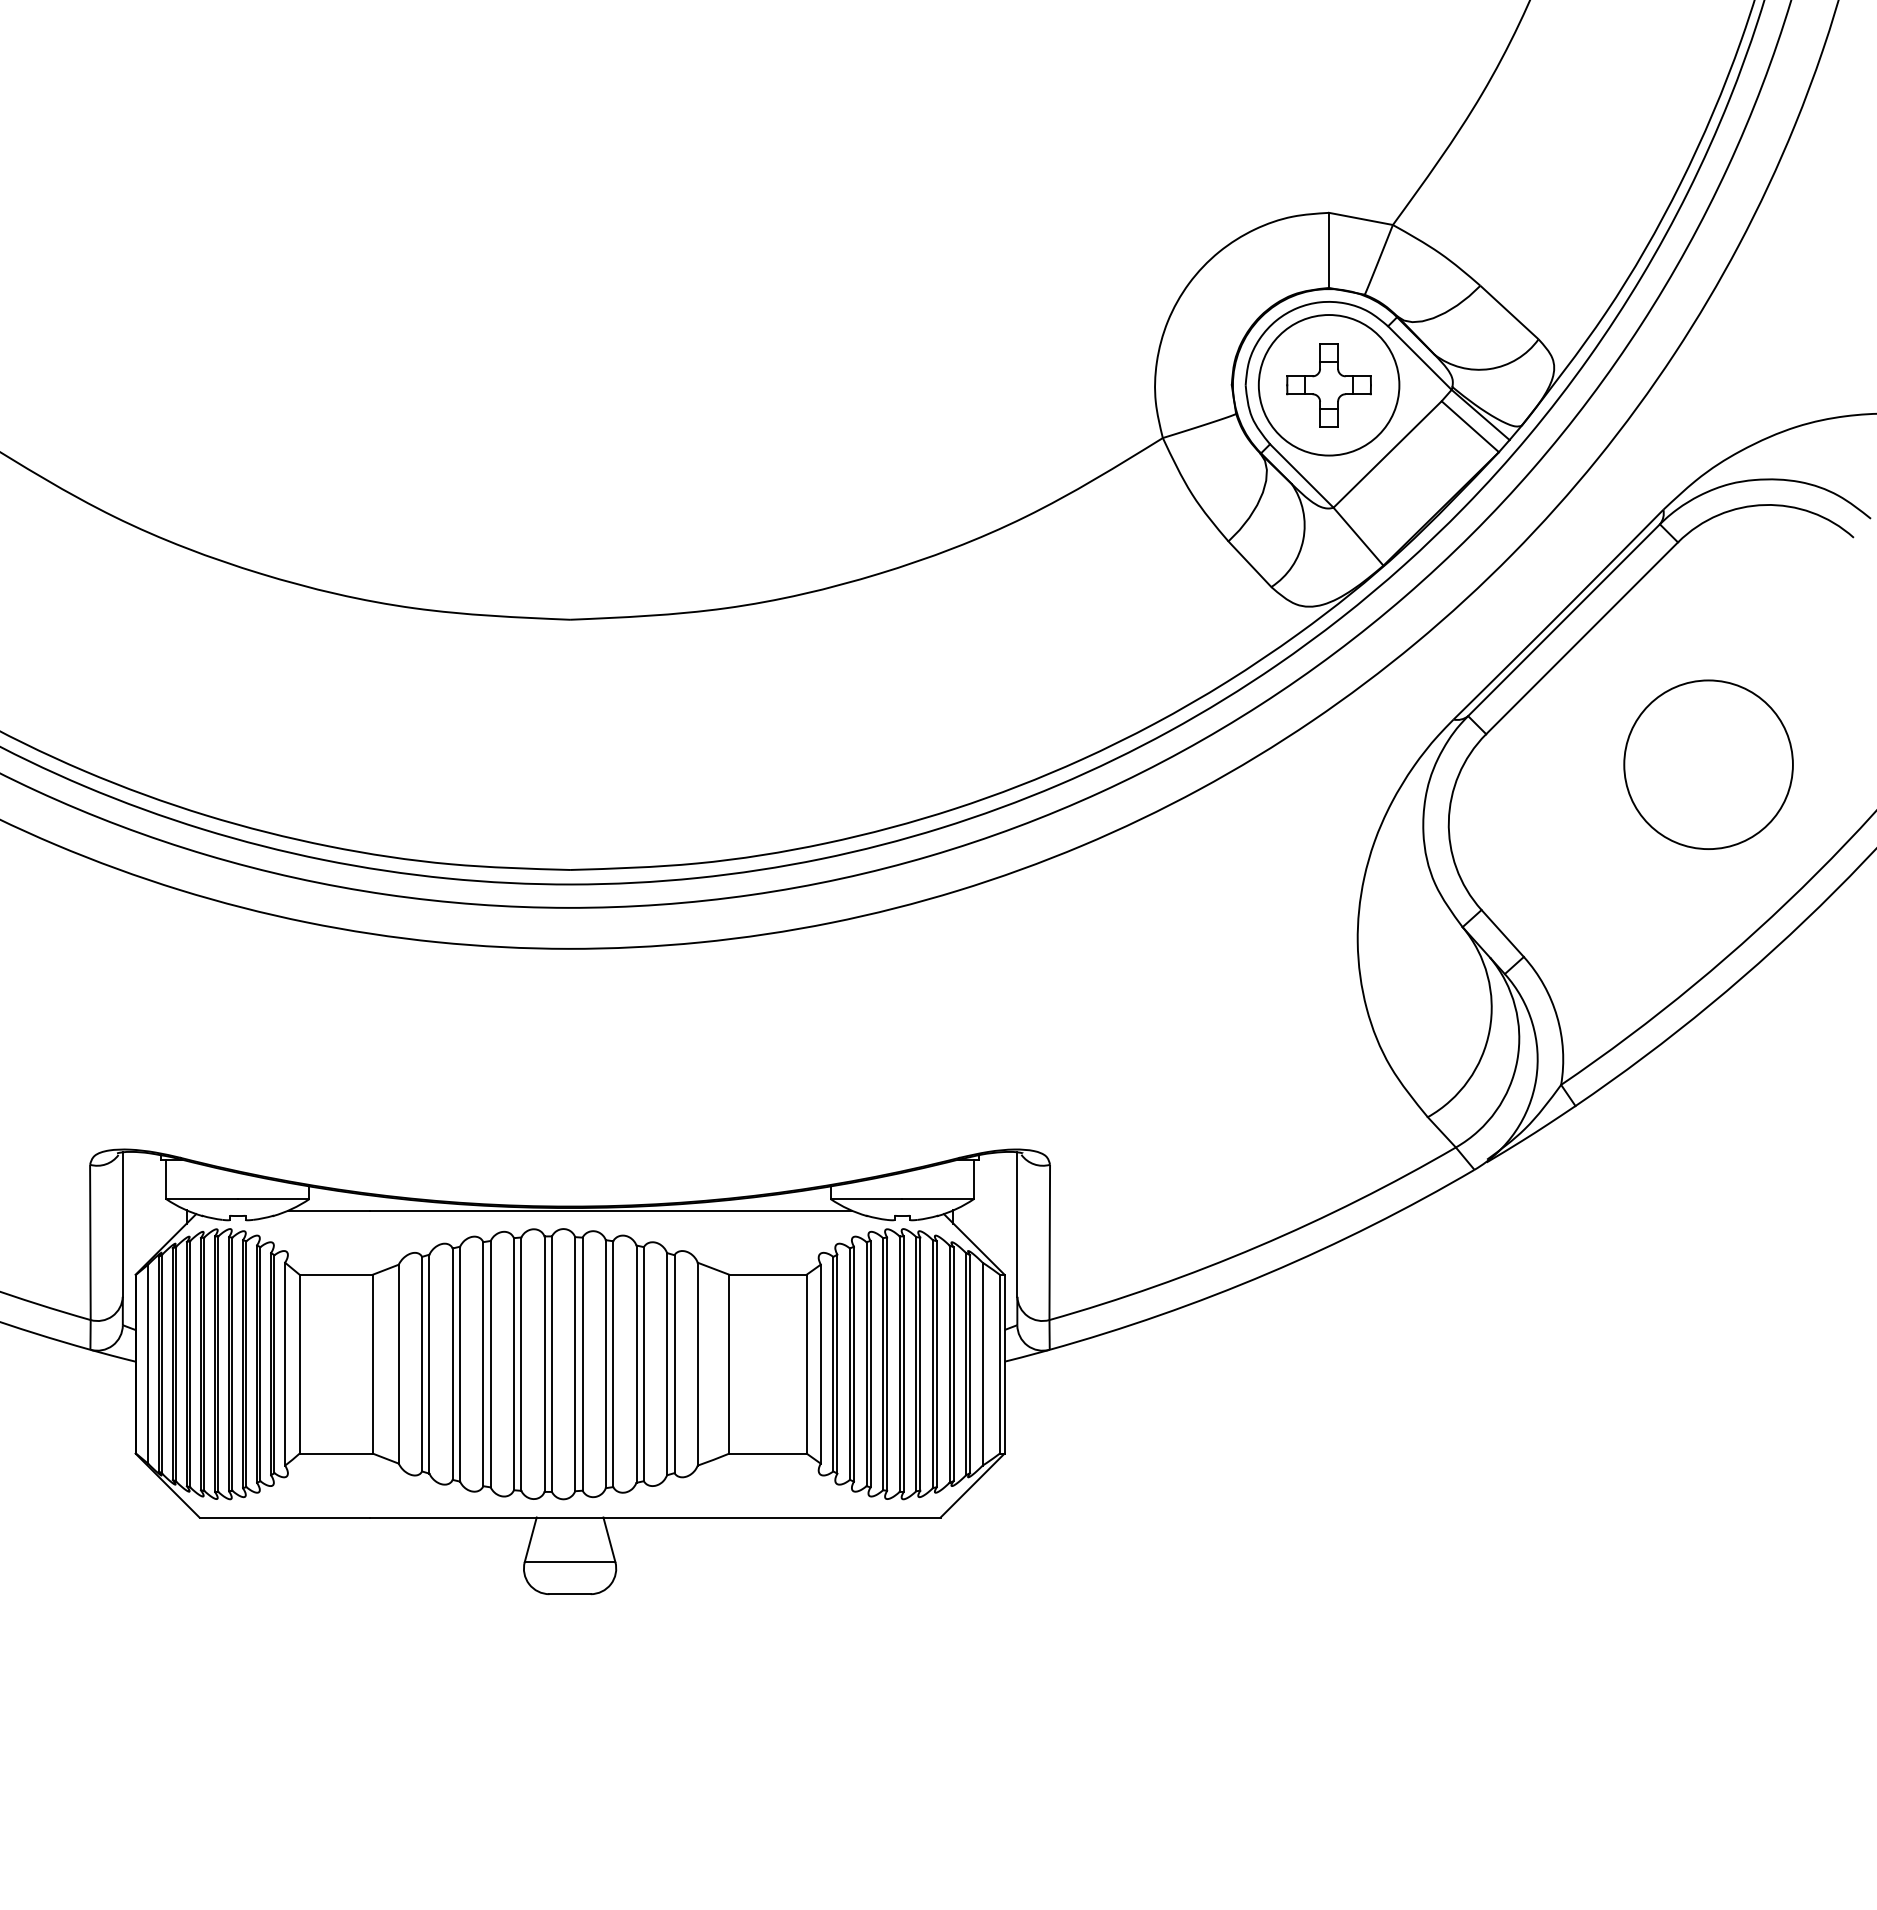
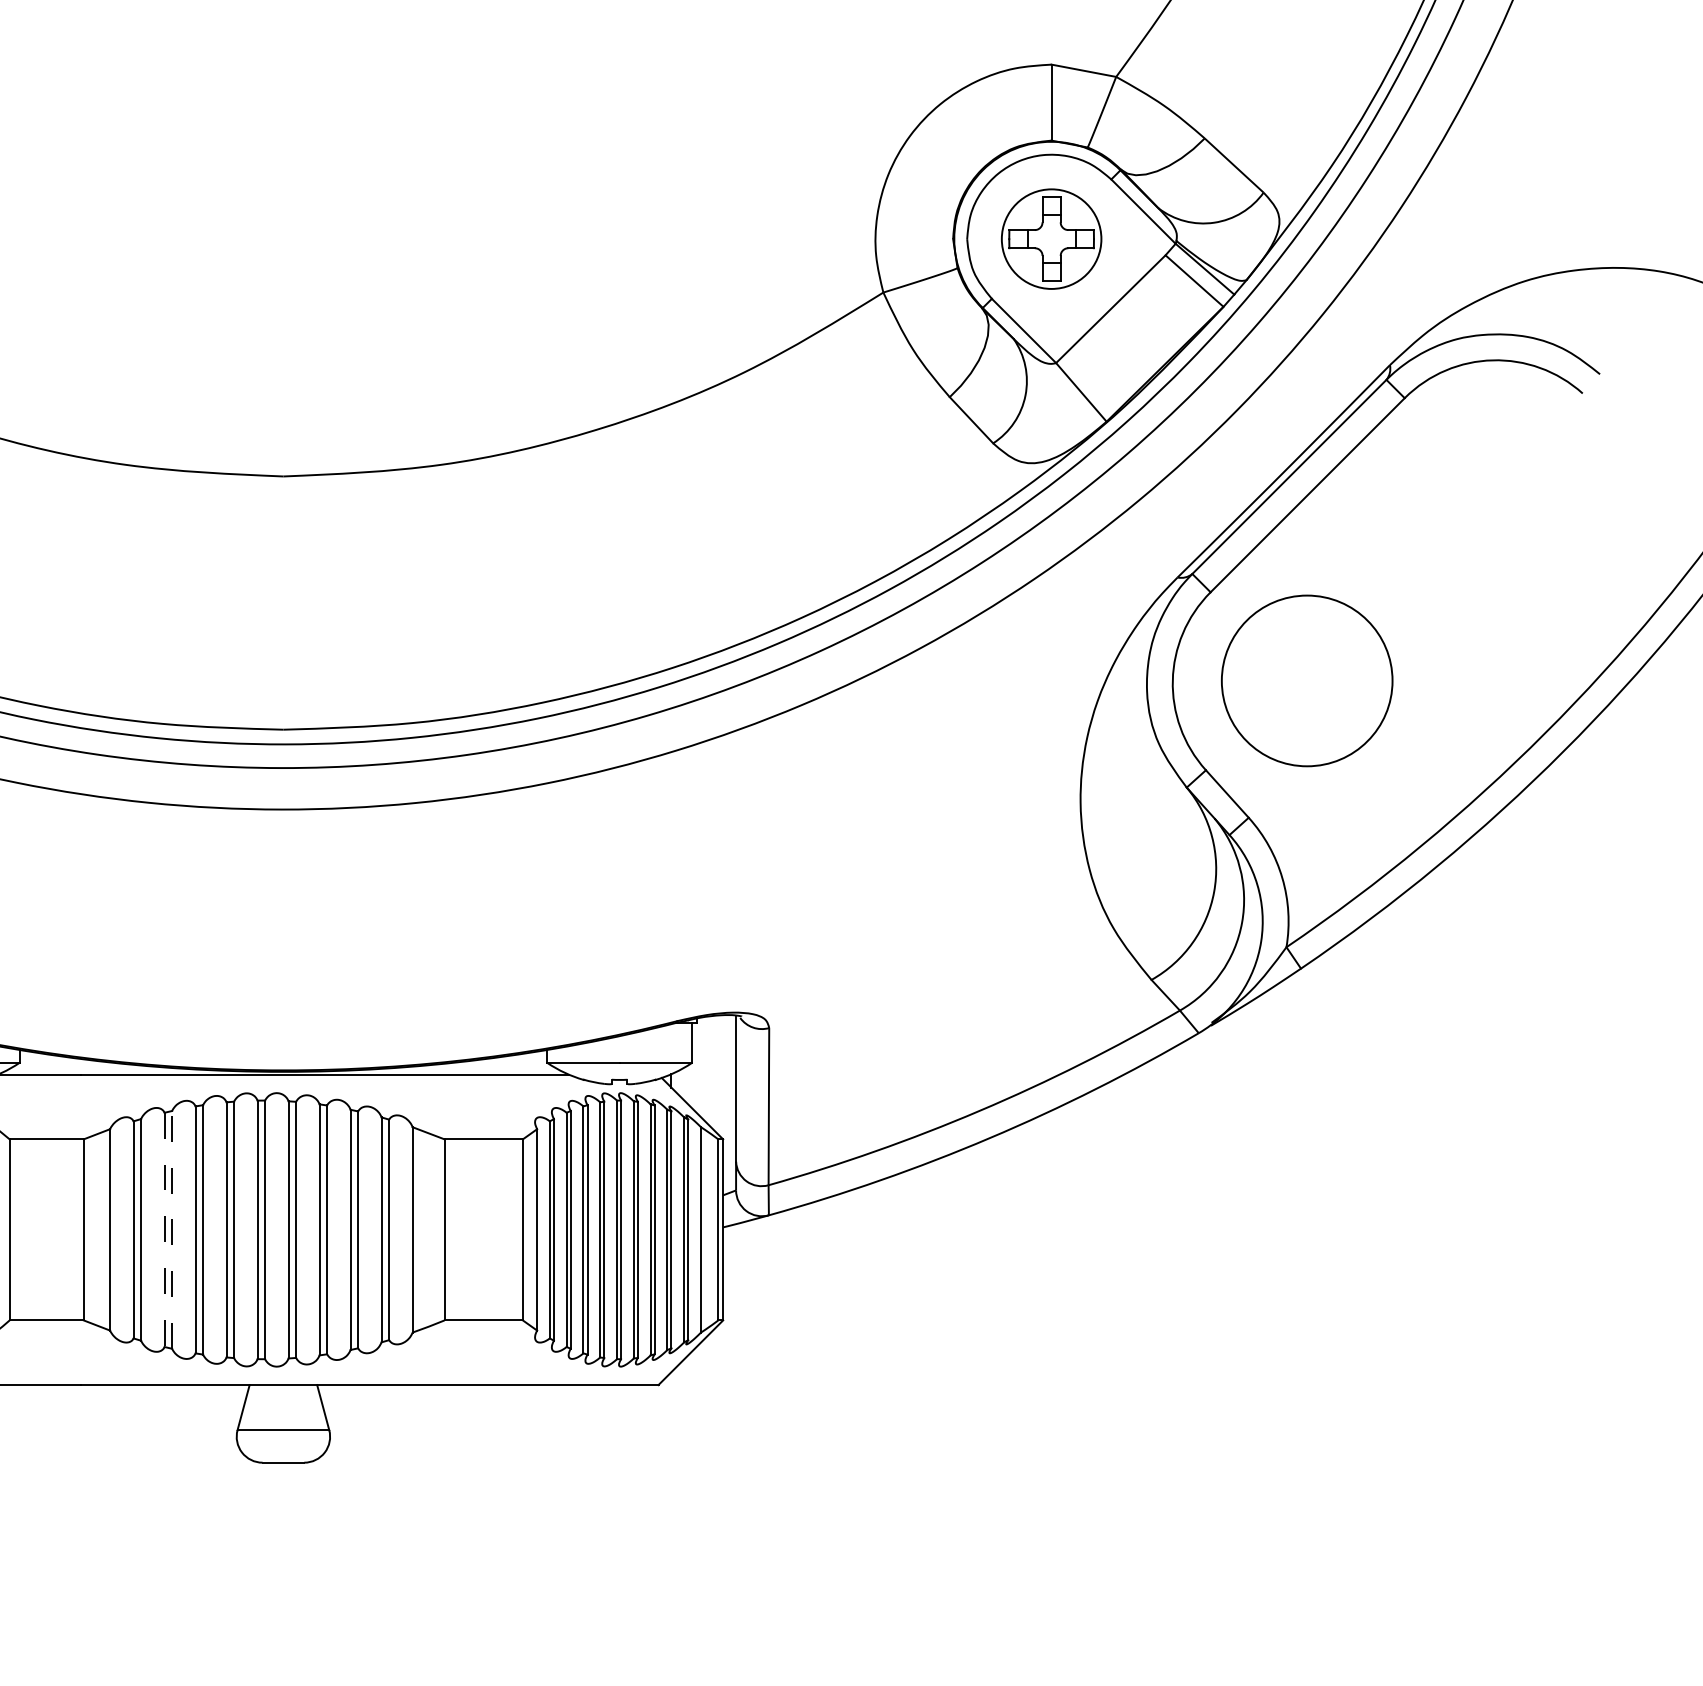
circle: (1328, 385) -> (1051, 239), size x0.7
circle: (1708, 764) -> (1307, 680), moved
line: (460, 1363) -> (172, 1229), solid -> dashed
line: (452, 1364) -> (164, 1230), solid -> dashed

